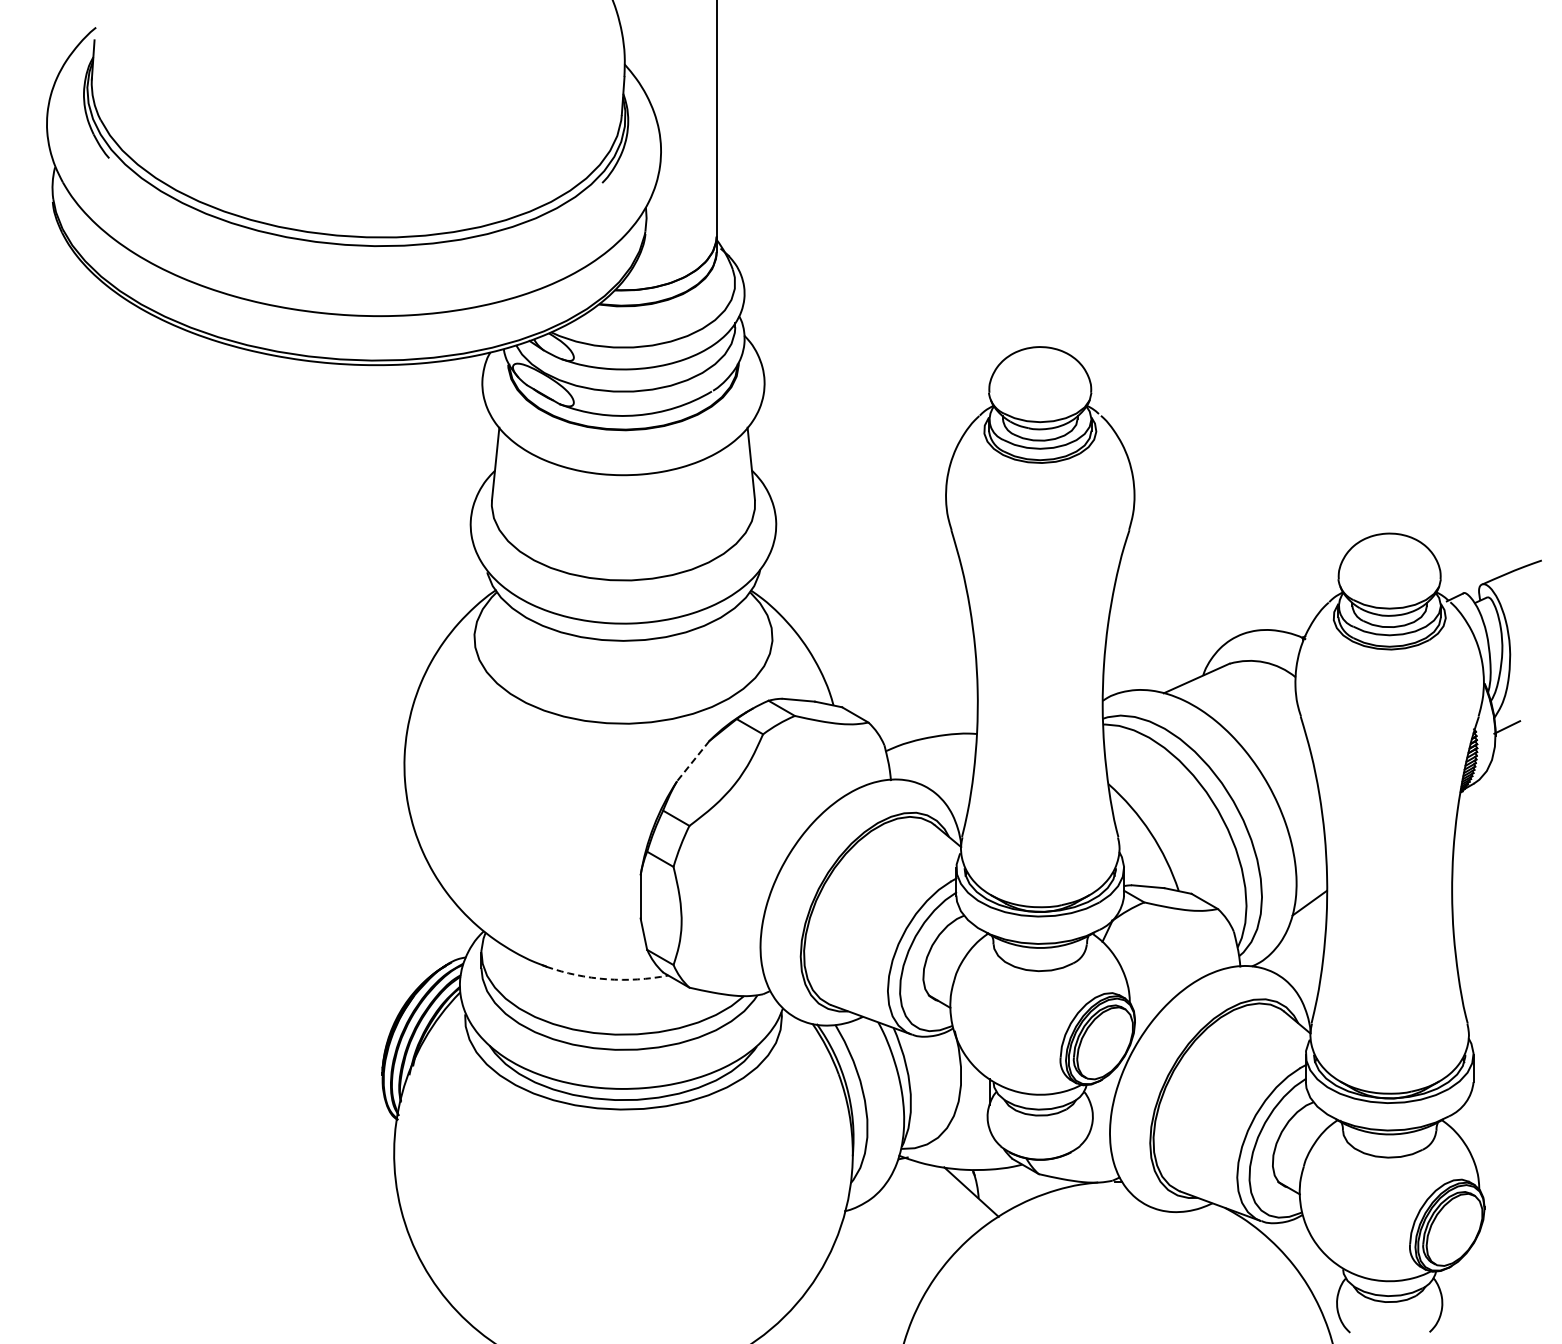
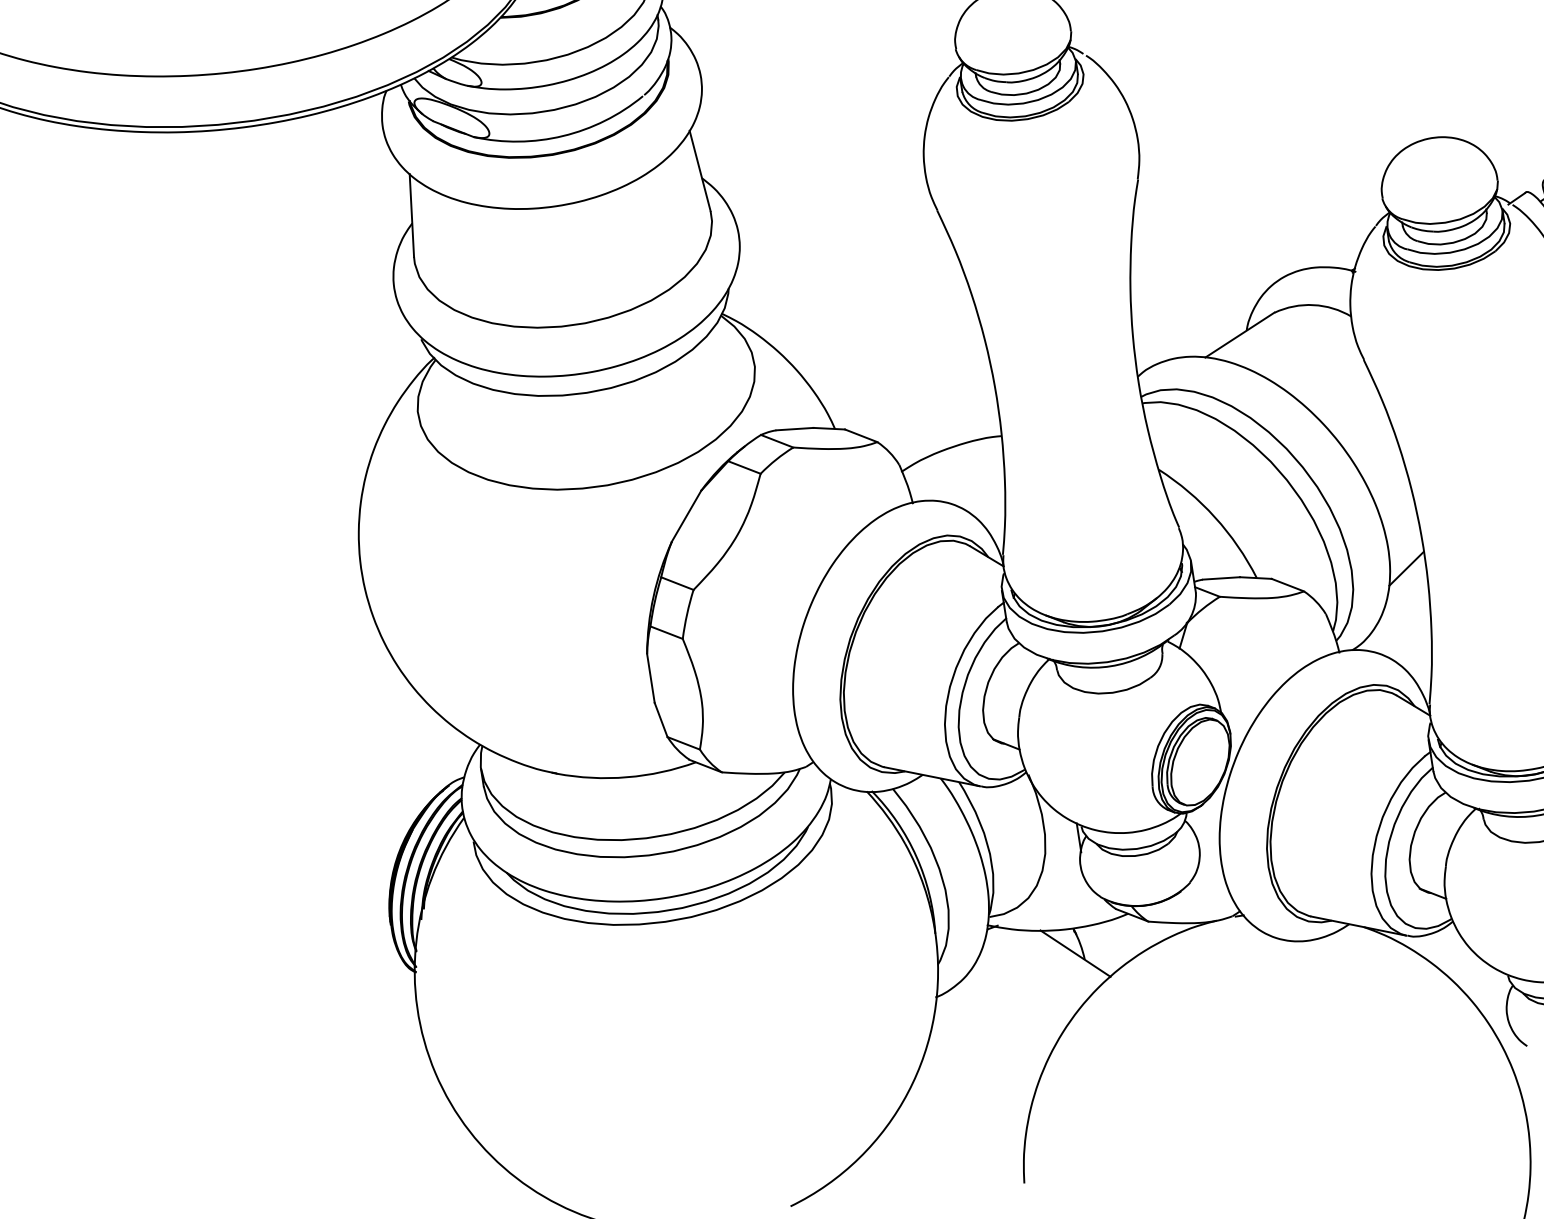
line: (693, 761) -> (686, 516), dashed -> solid
arc: (606, 979) -> (626, 777), dashed -> solid

